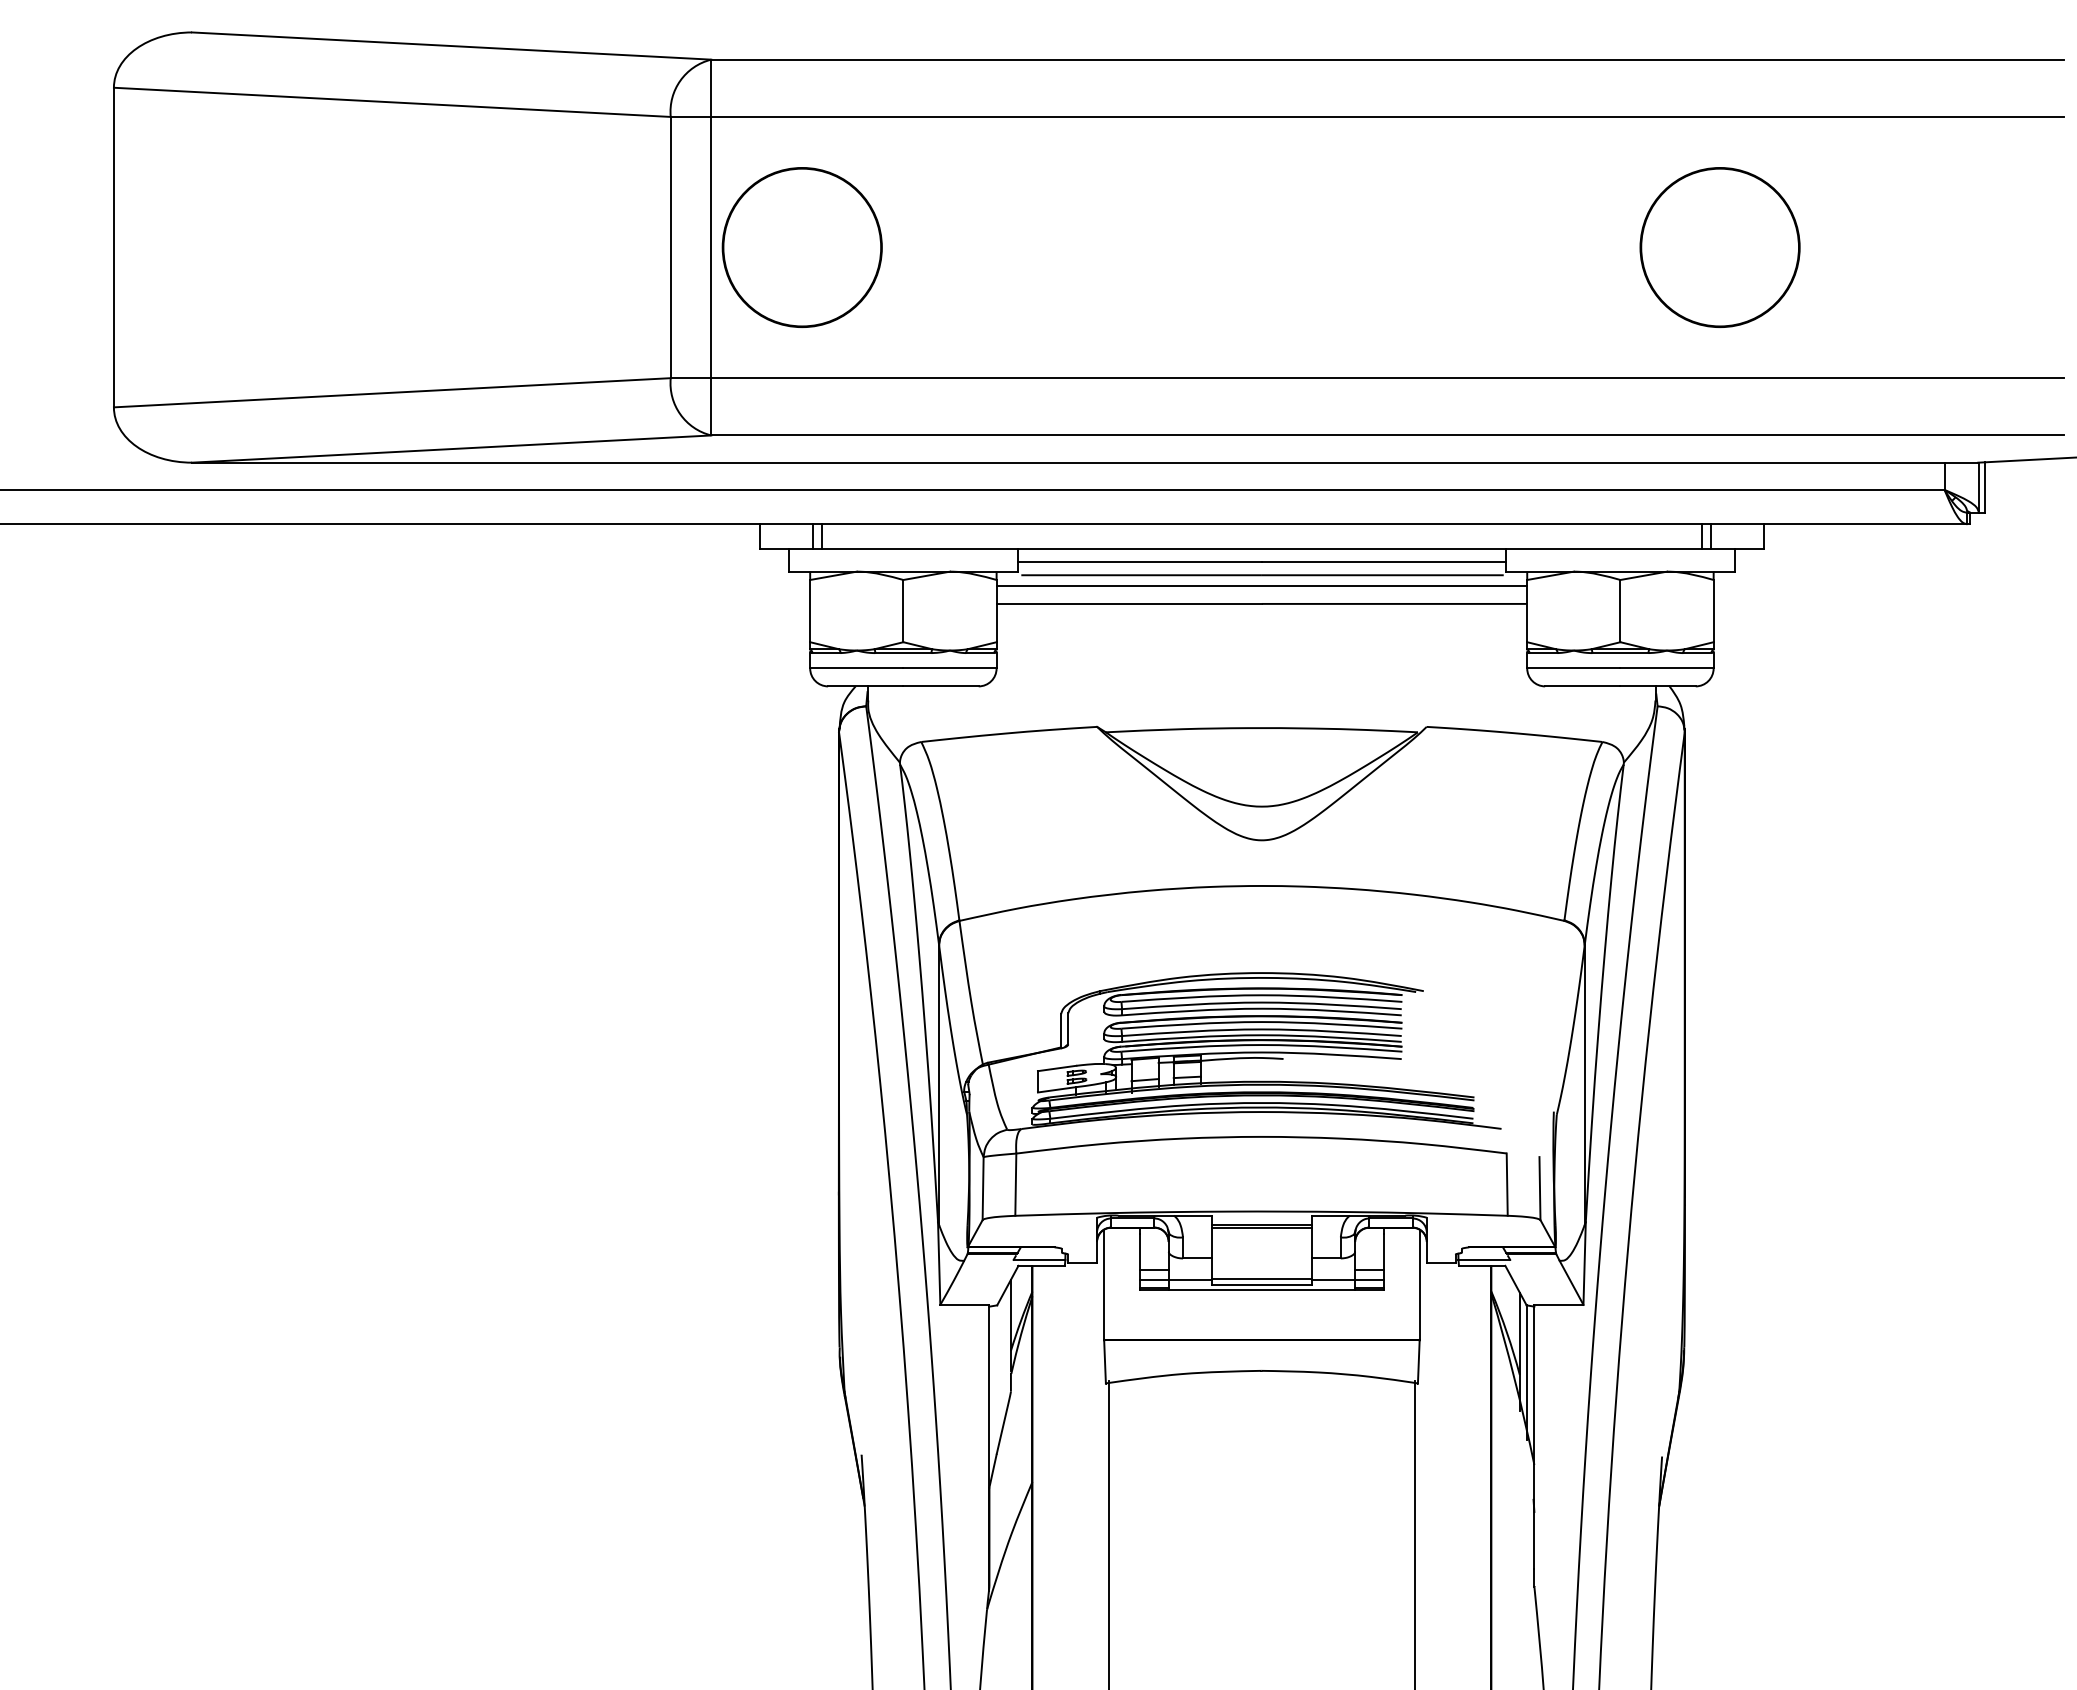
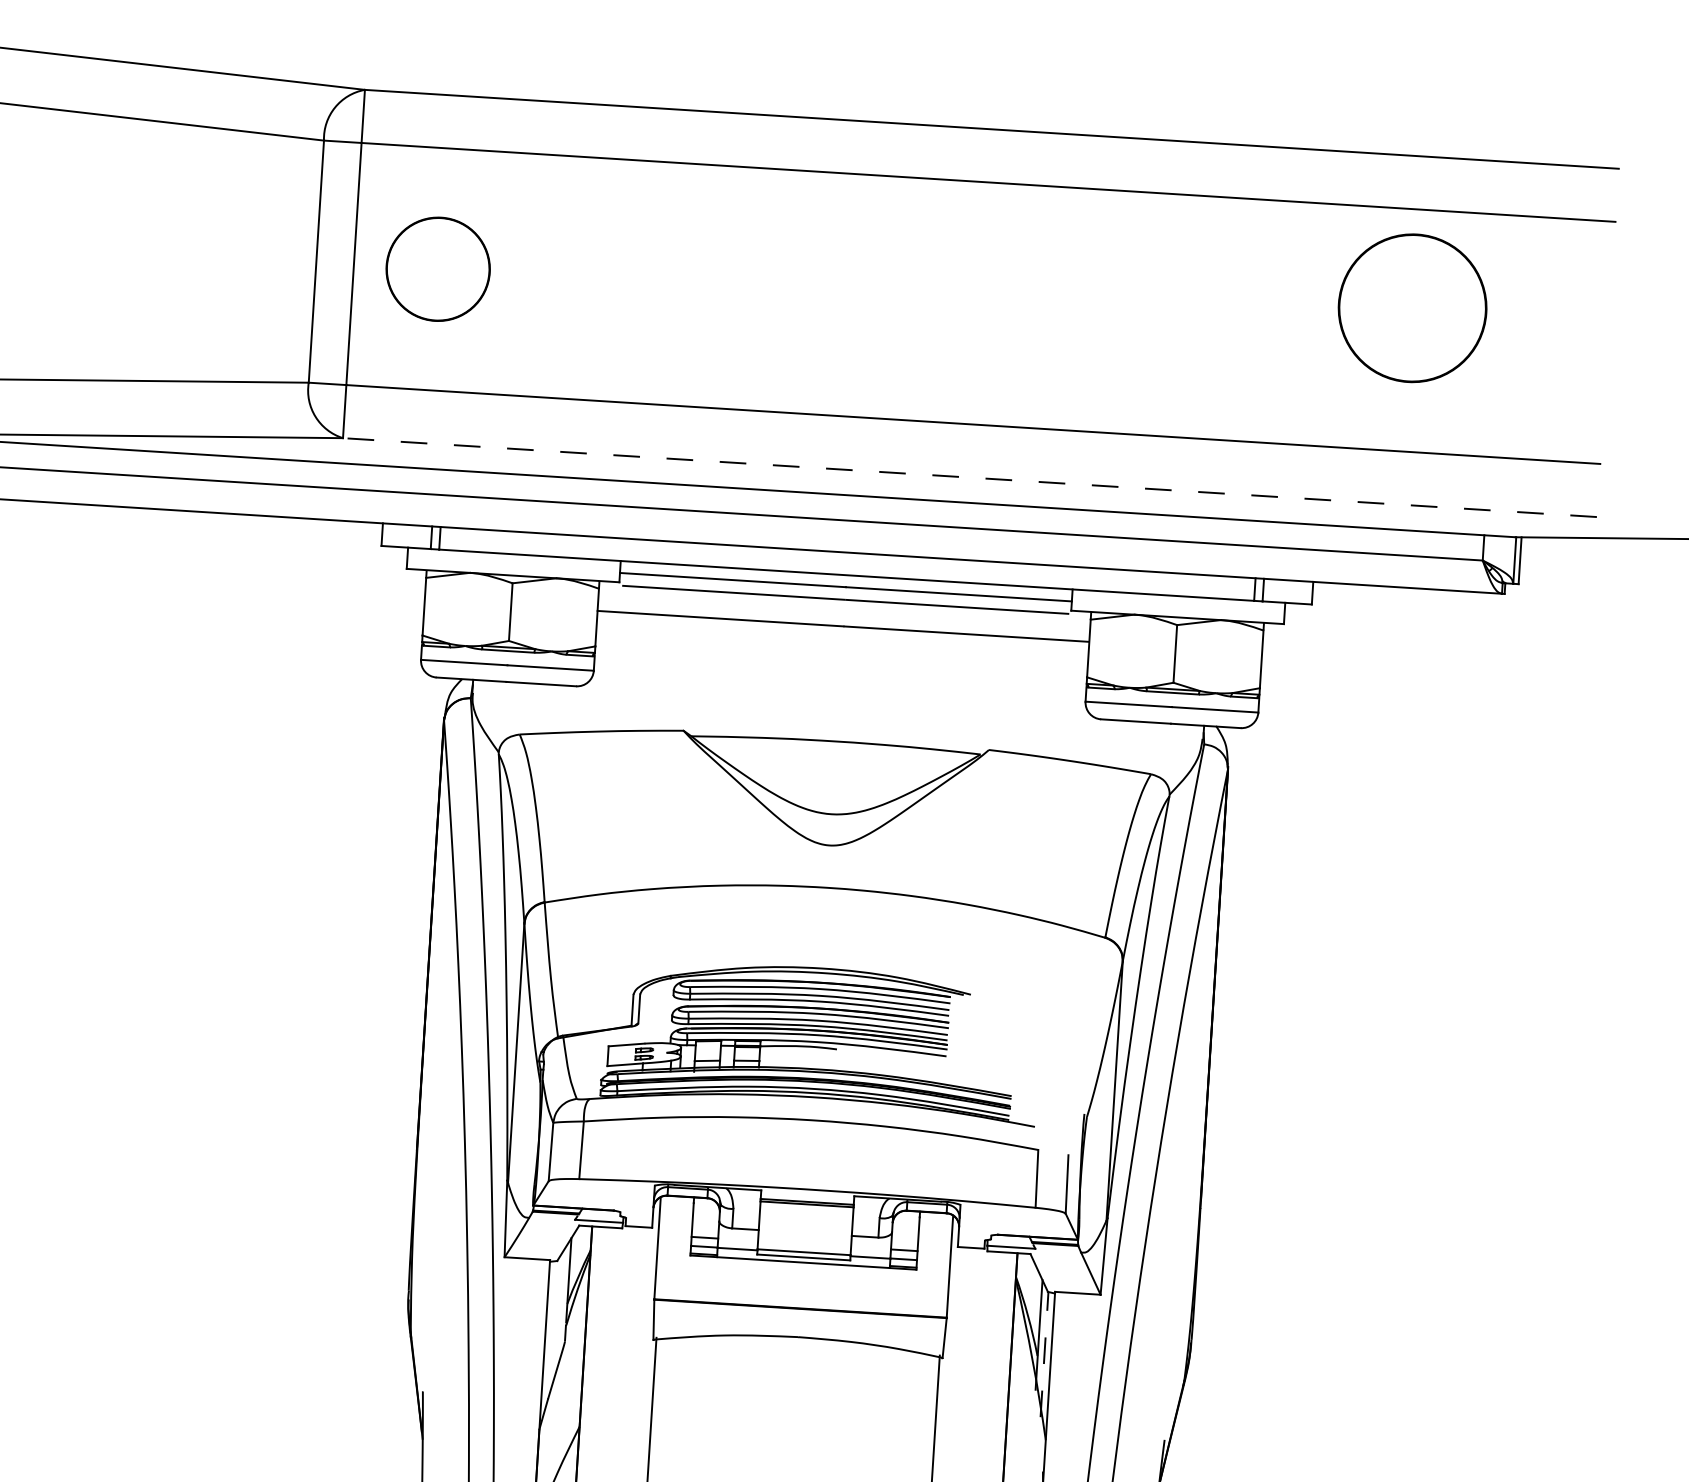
circle: (801, 247) -> (437, 269), size x0.7
circle: (1719, 247) -> (1412, 308), moved
line: (1387, 435) -> (969, 477), solid -> dashed
line: (1261, 586) -> (844, 610), removed
line: (1527, 1372) -> (1044, 1354), solid -> dashed

